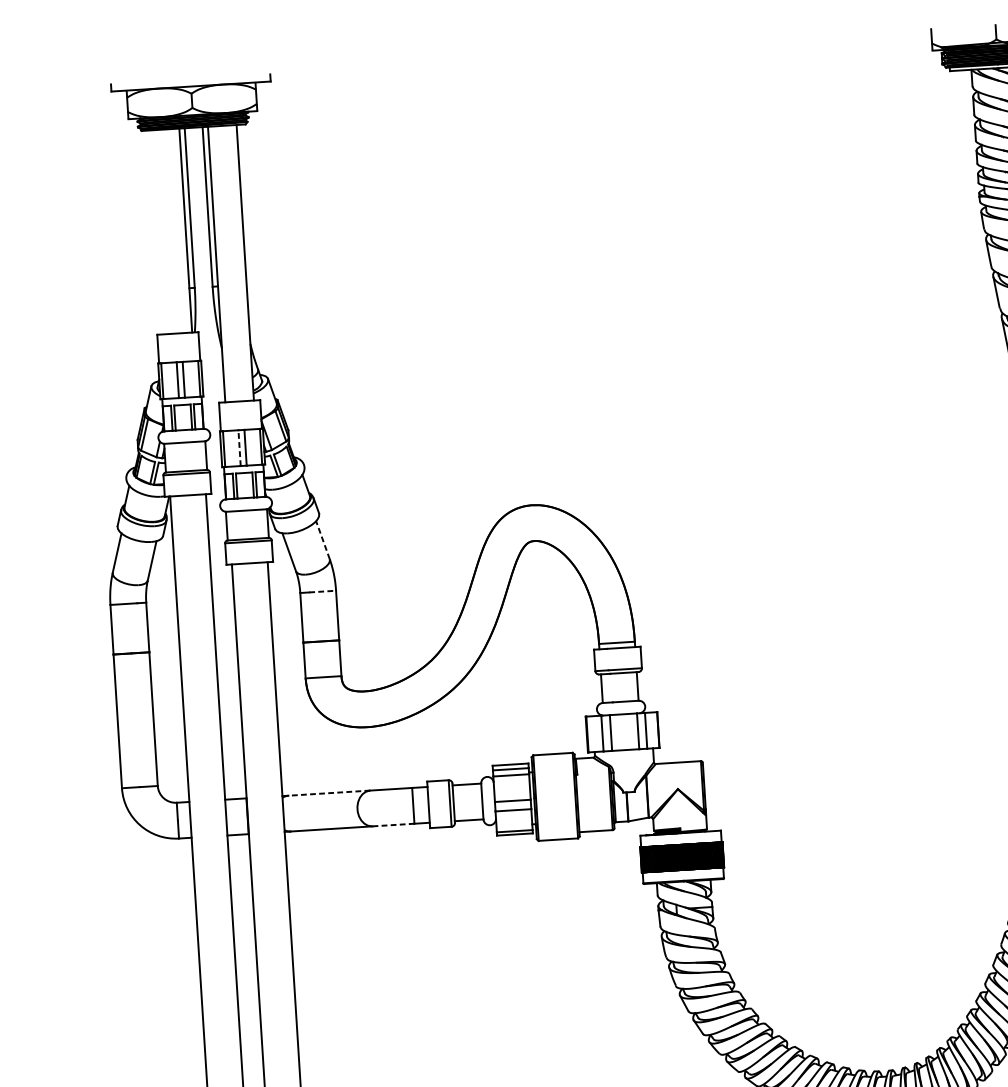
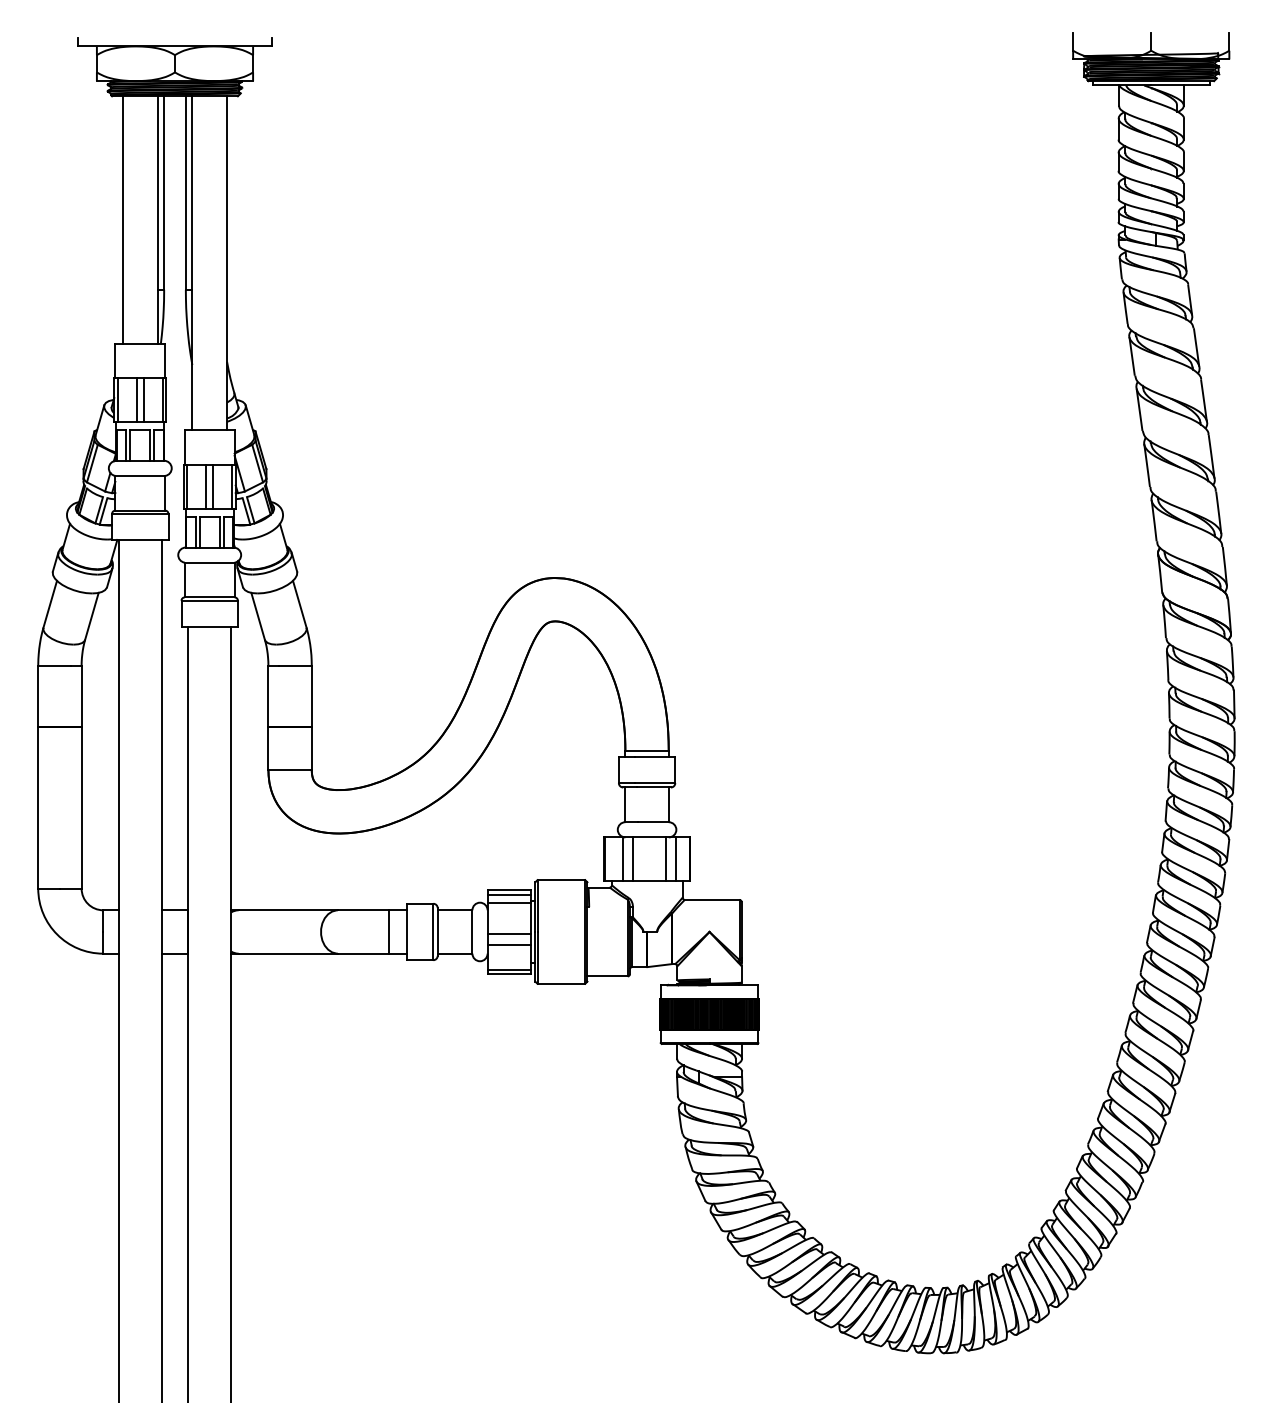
line: (156, 232) -> (122, 219), added
line: (239, 447) -> (206, 486), dashed -> solid
line: (322, 539) -> (299, 603), dashed -> solid
line: (323, 591) -> (296, 666), dashed -> solid
line: (329, 793) -> (288, 910), dashed -> solid
line: (393, 824) -> (363, 953), dashed -> solid

